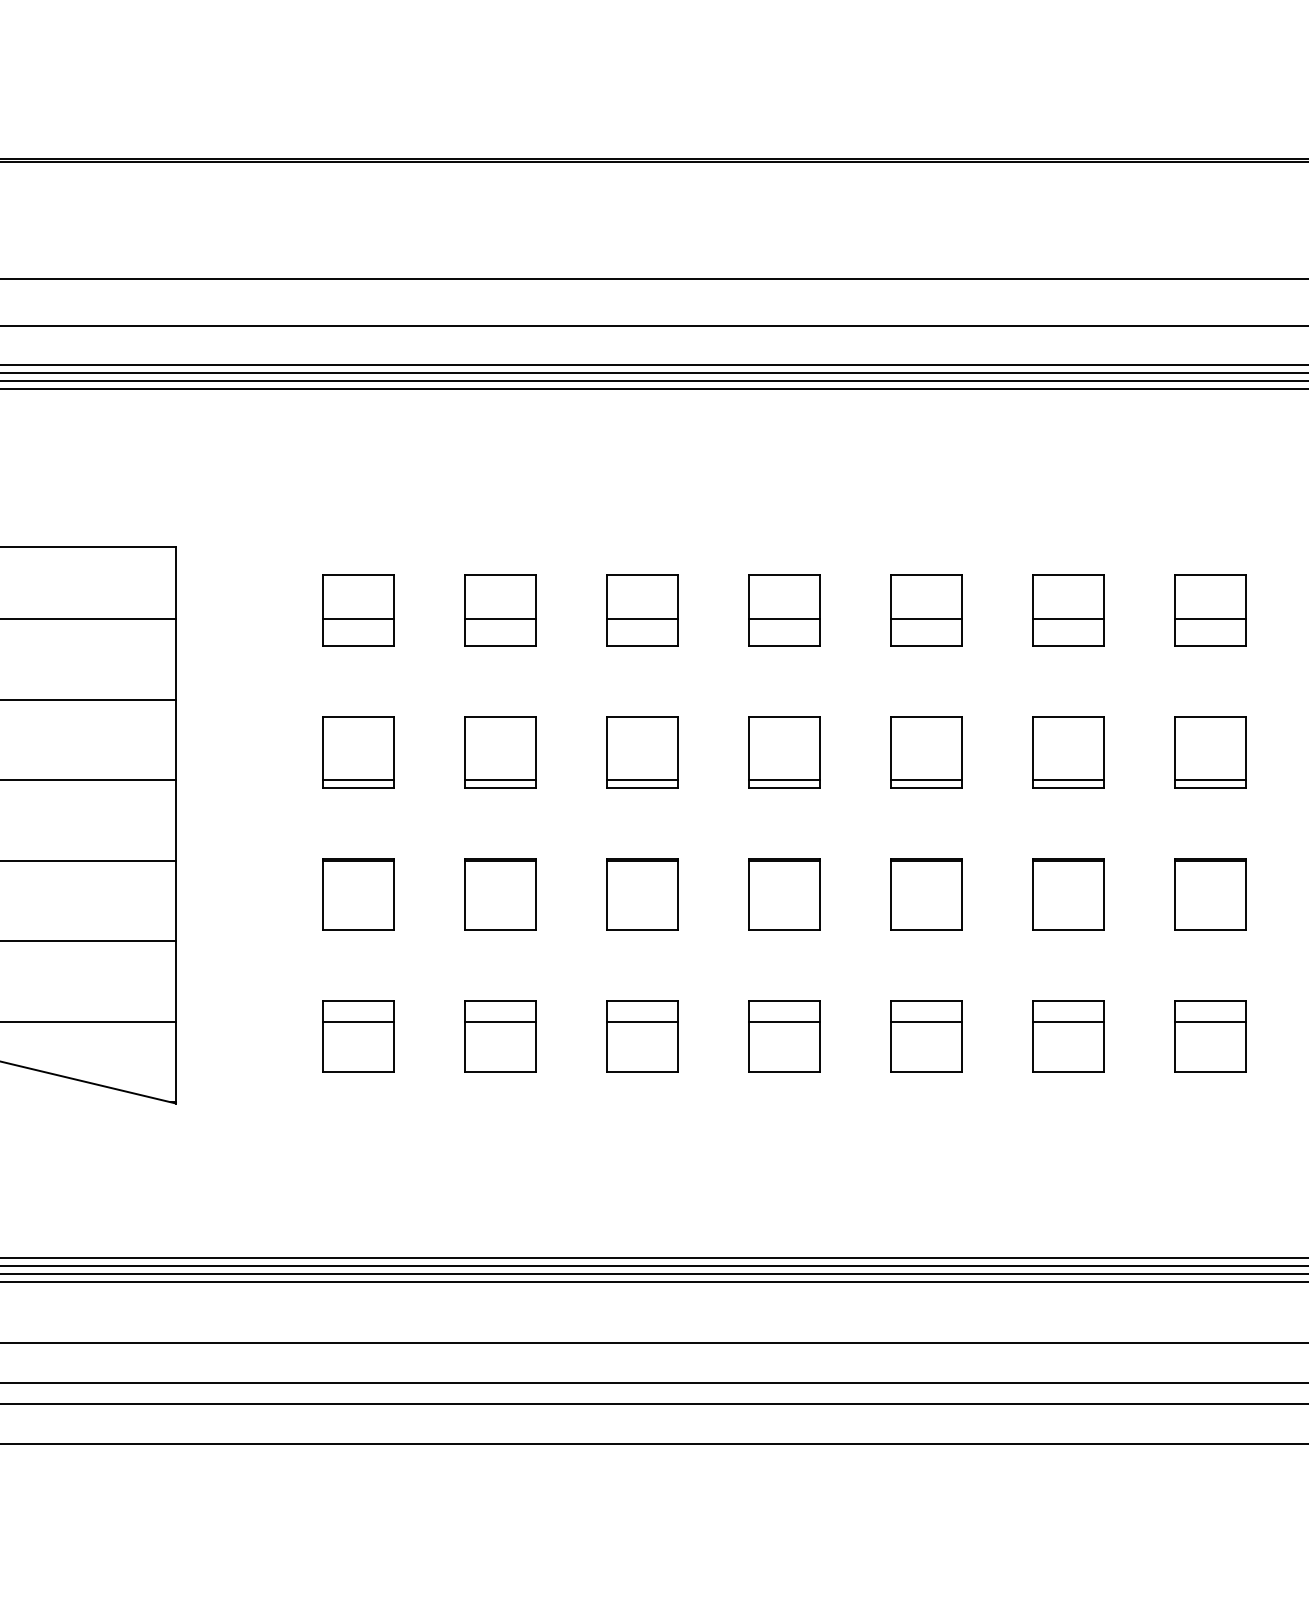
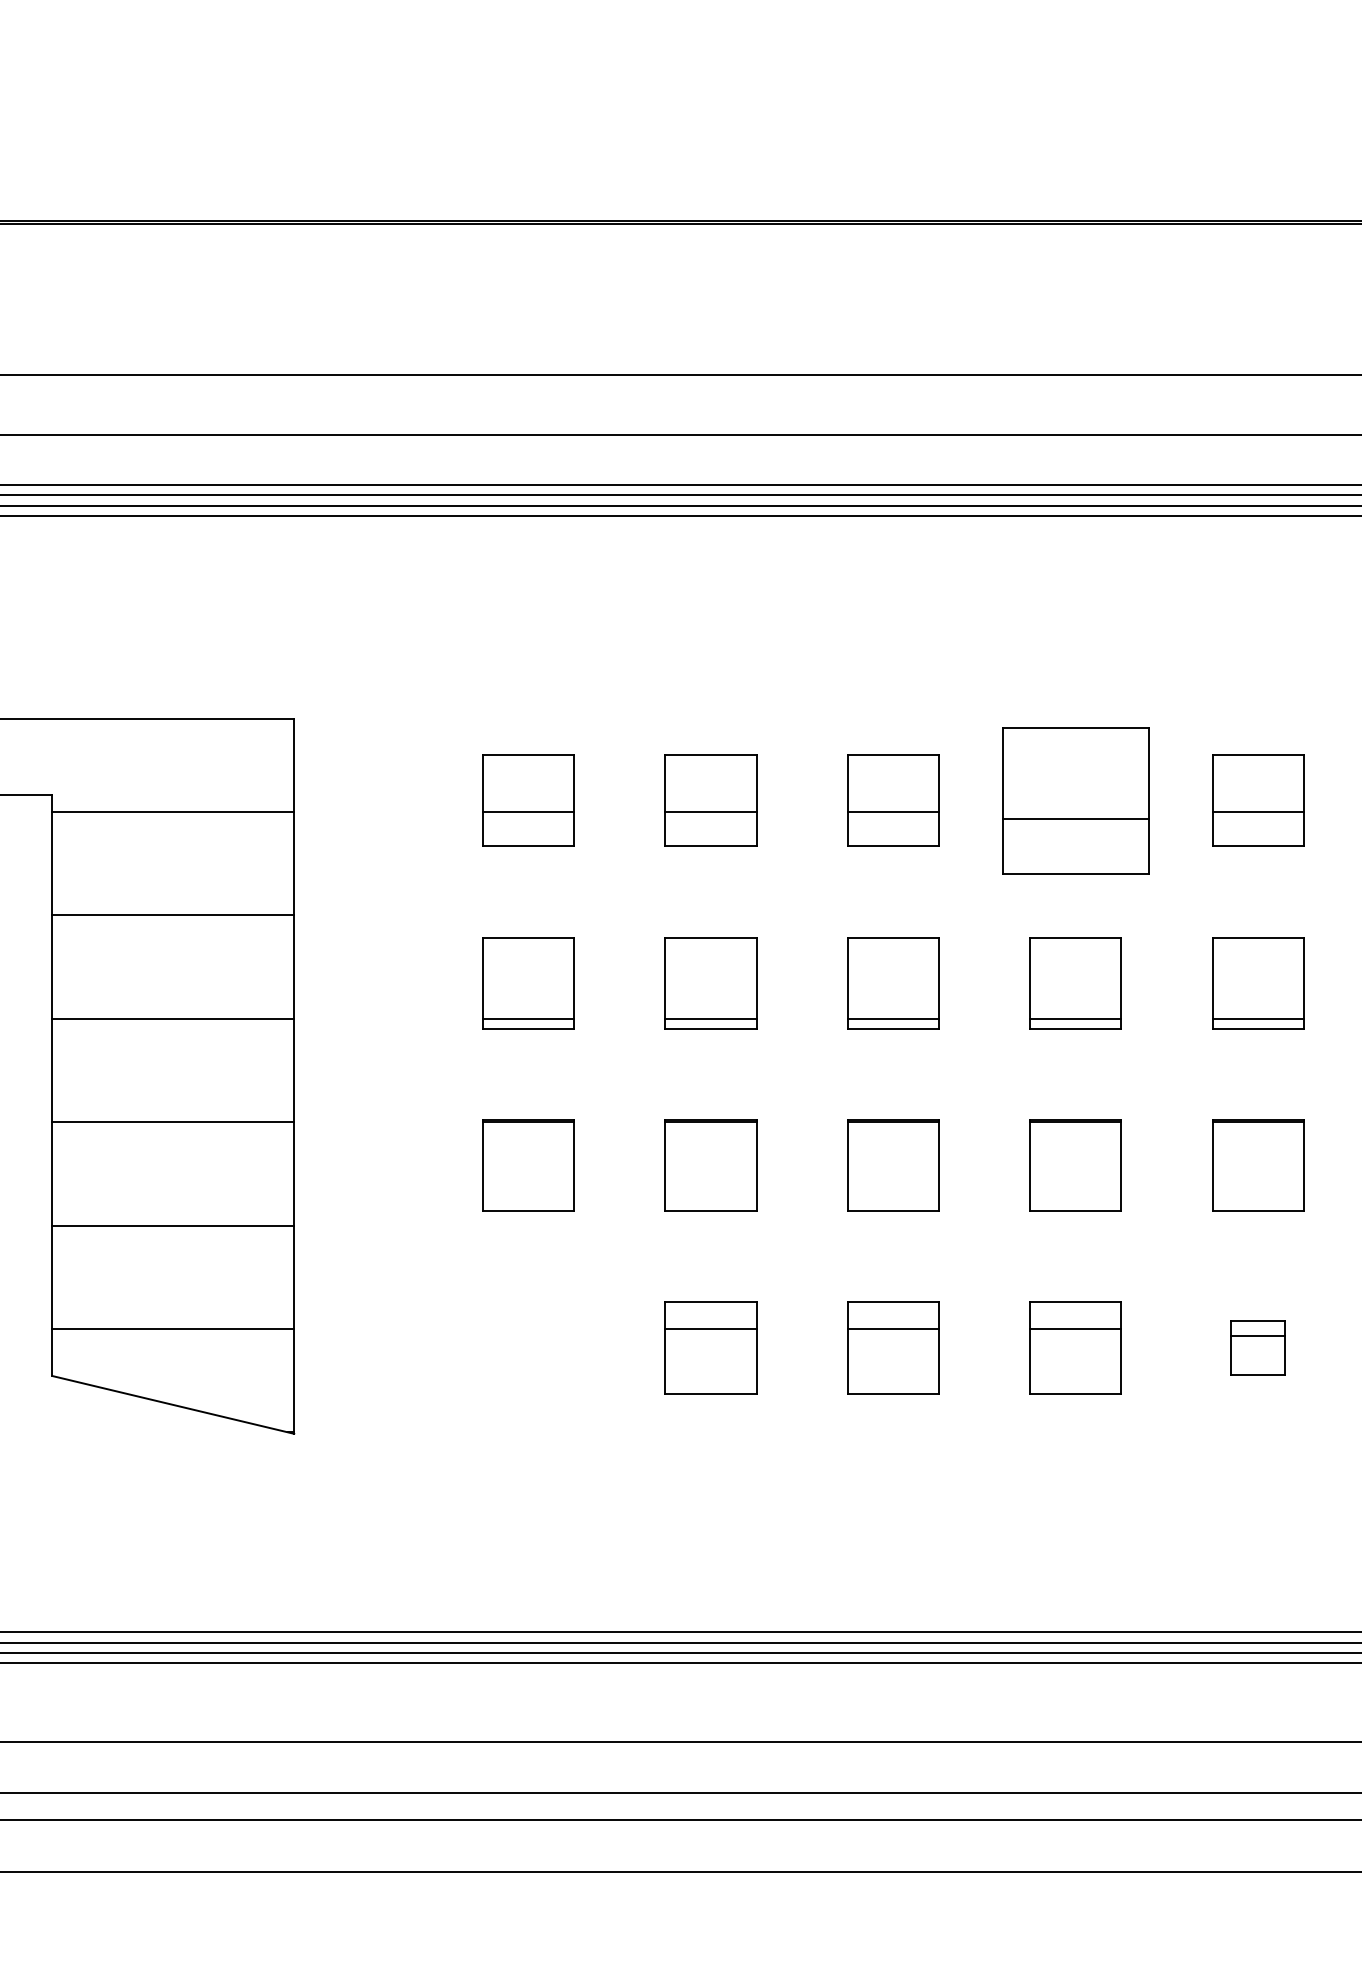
part: (784, 610) -> (1075, 800), size x1.6
part: (358, 1036) -> (528, 1347), removed
part: (926, 1036) -> (1258, 1347), size x0.6

